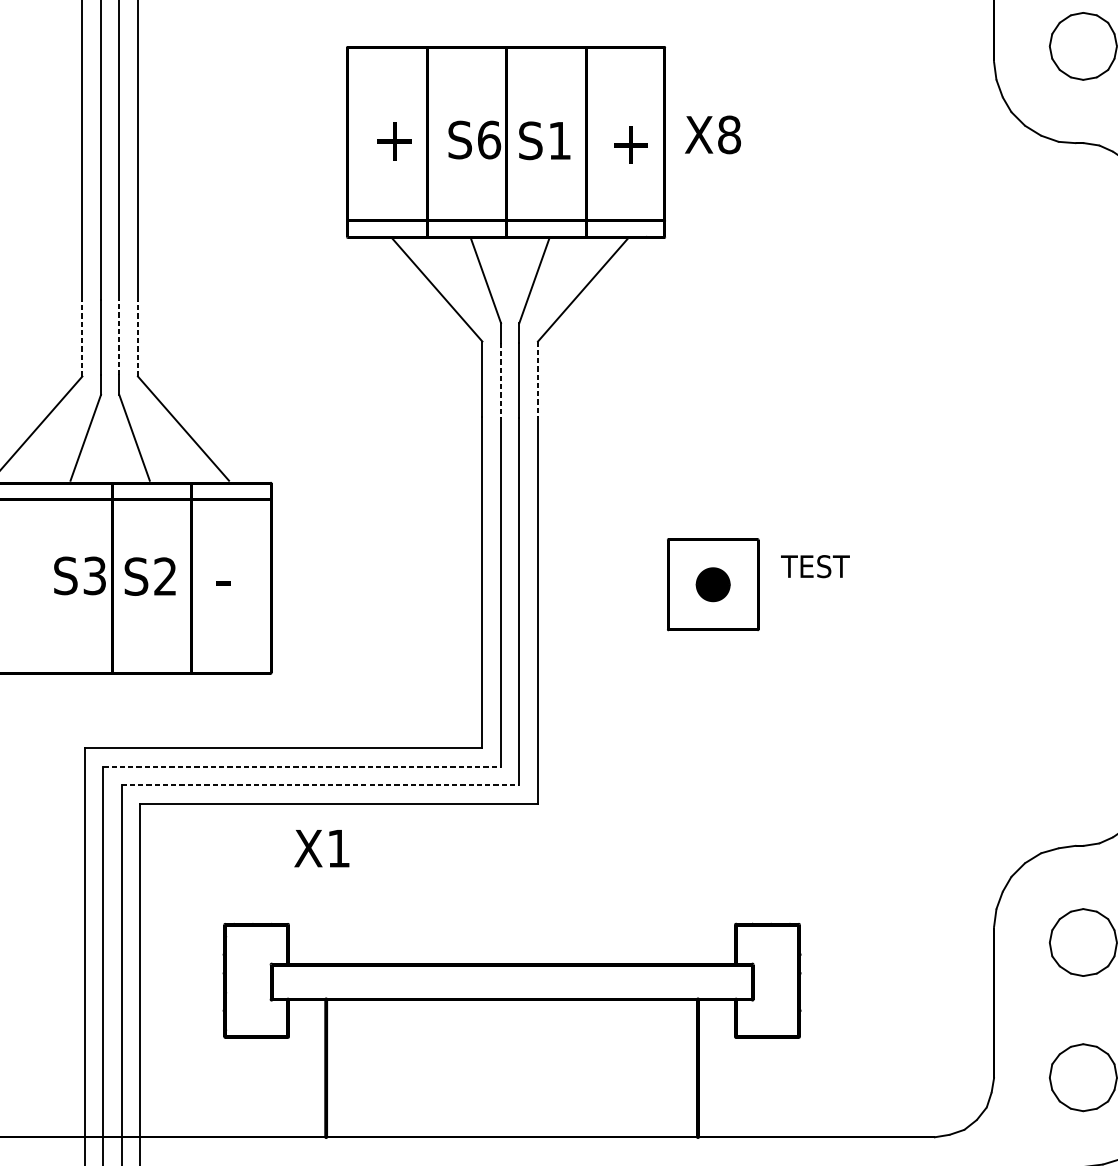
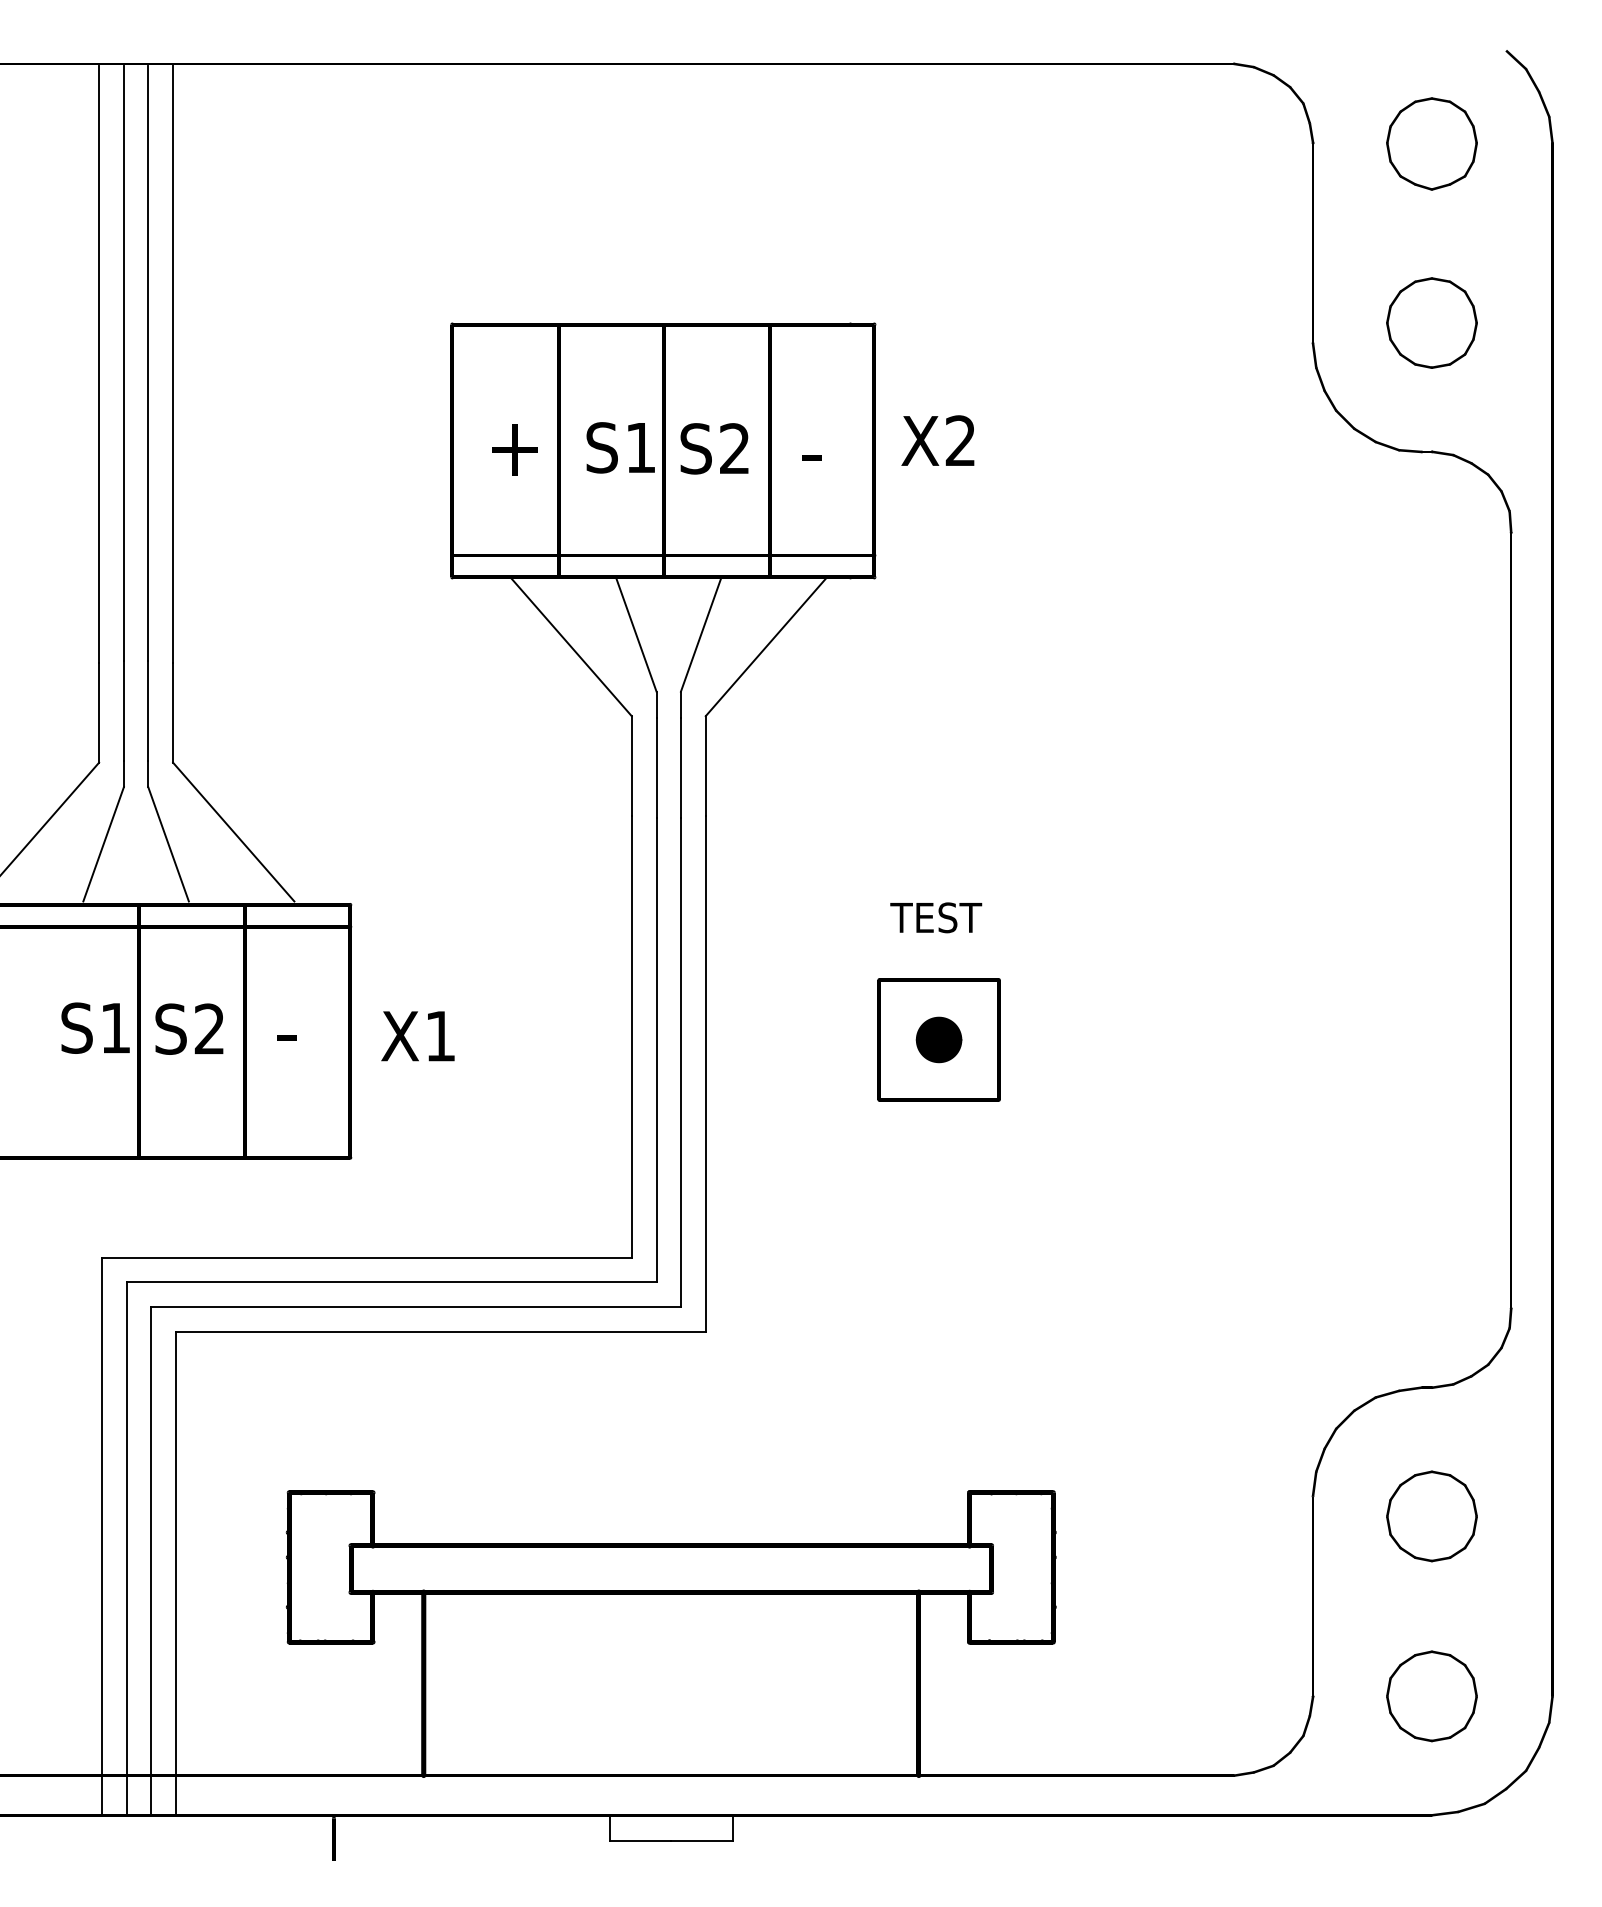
text: (729, 134) -> (960, 440), X8 -> X2
text: (488, 139) -> (640, 447), S6 -> S1
text: (559, 140) -> (734, 448), S1 -> S2
text: (629, 145) -> (827, 454), + -> -
line: (82, 338) -> (99, 712), dashed -> solid
line: (119, 338) -> (148, 711), dashed -> solid
line: (138, 338) -> (173, 712), dashed -> solid
line: (537, 379) -> (705, 766), dashed -> solid
line: (500, 380) -> (656, 768), dashed -> solid
text: (815, 566) -> (936, 917), moved
text: (94, 575) -> (115, 1027), S3 -> S1
line: (301, 766) -> (391, 1282), dashed -> solid
line: (320, 784) -> (416, 1306), dashed -> solid
text: (321, 848) -> (417, 1036), moved

